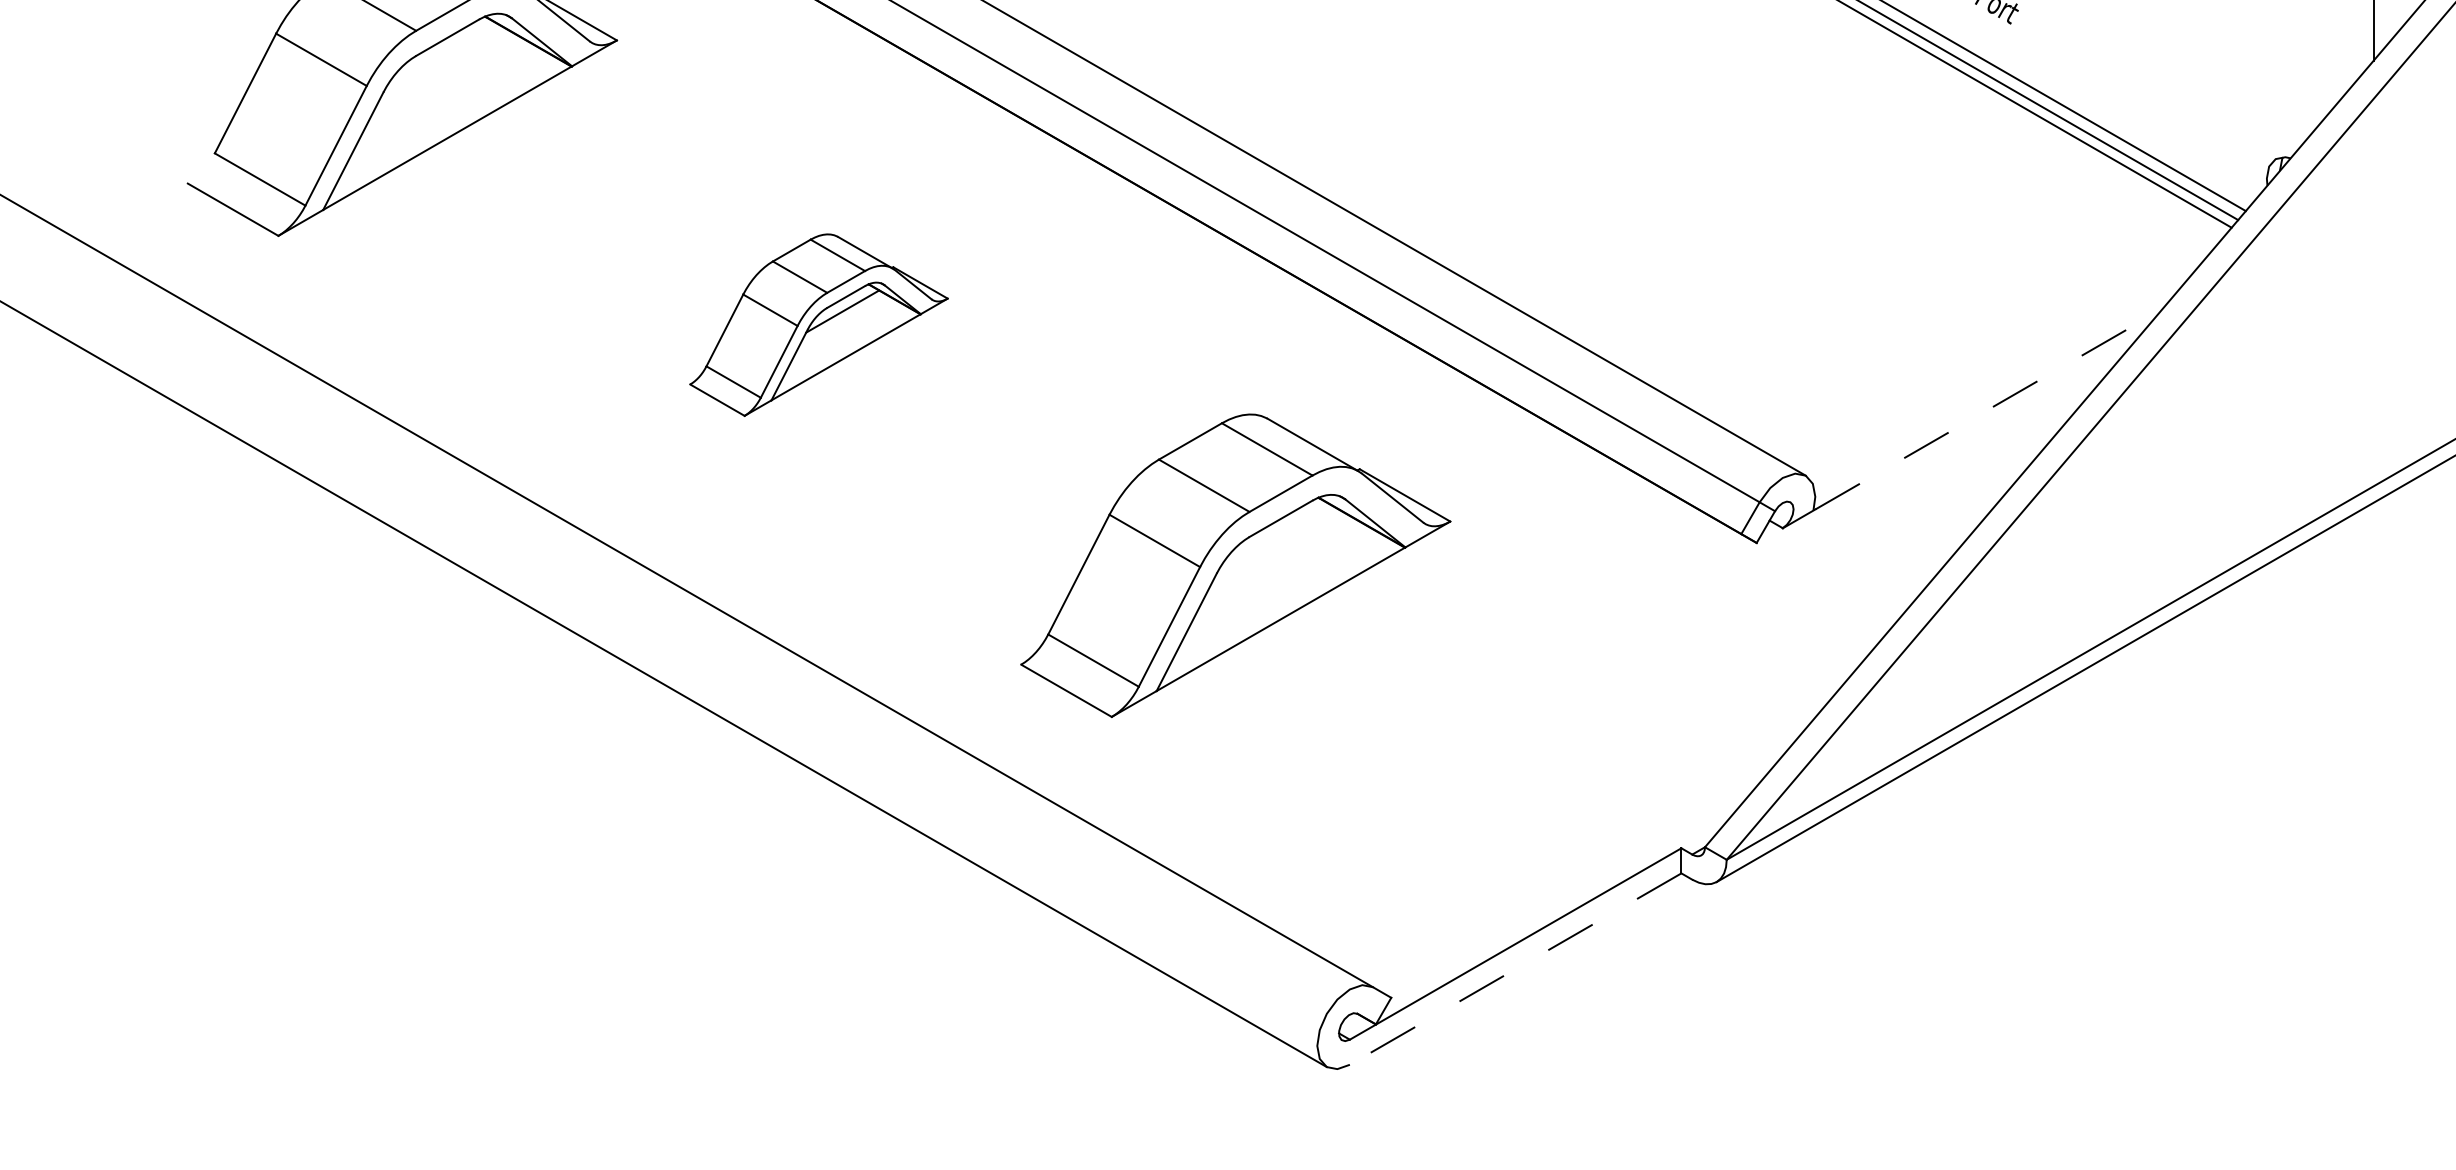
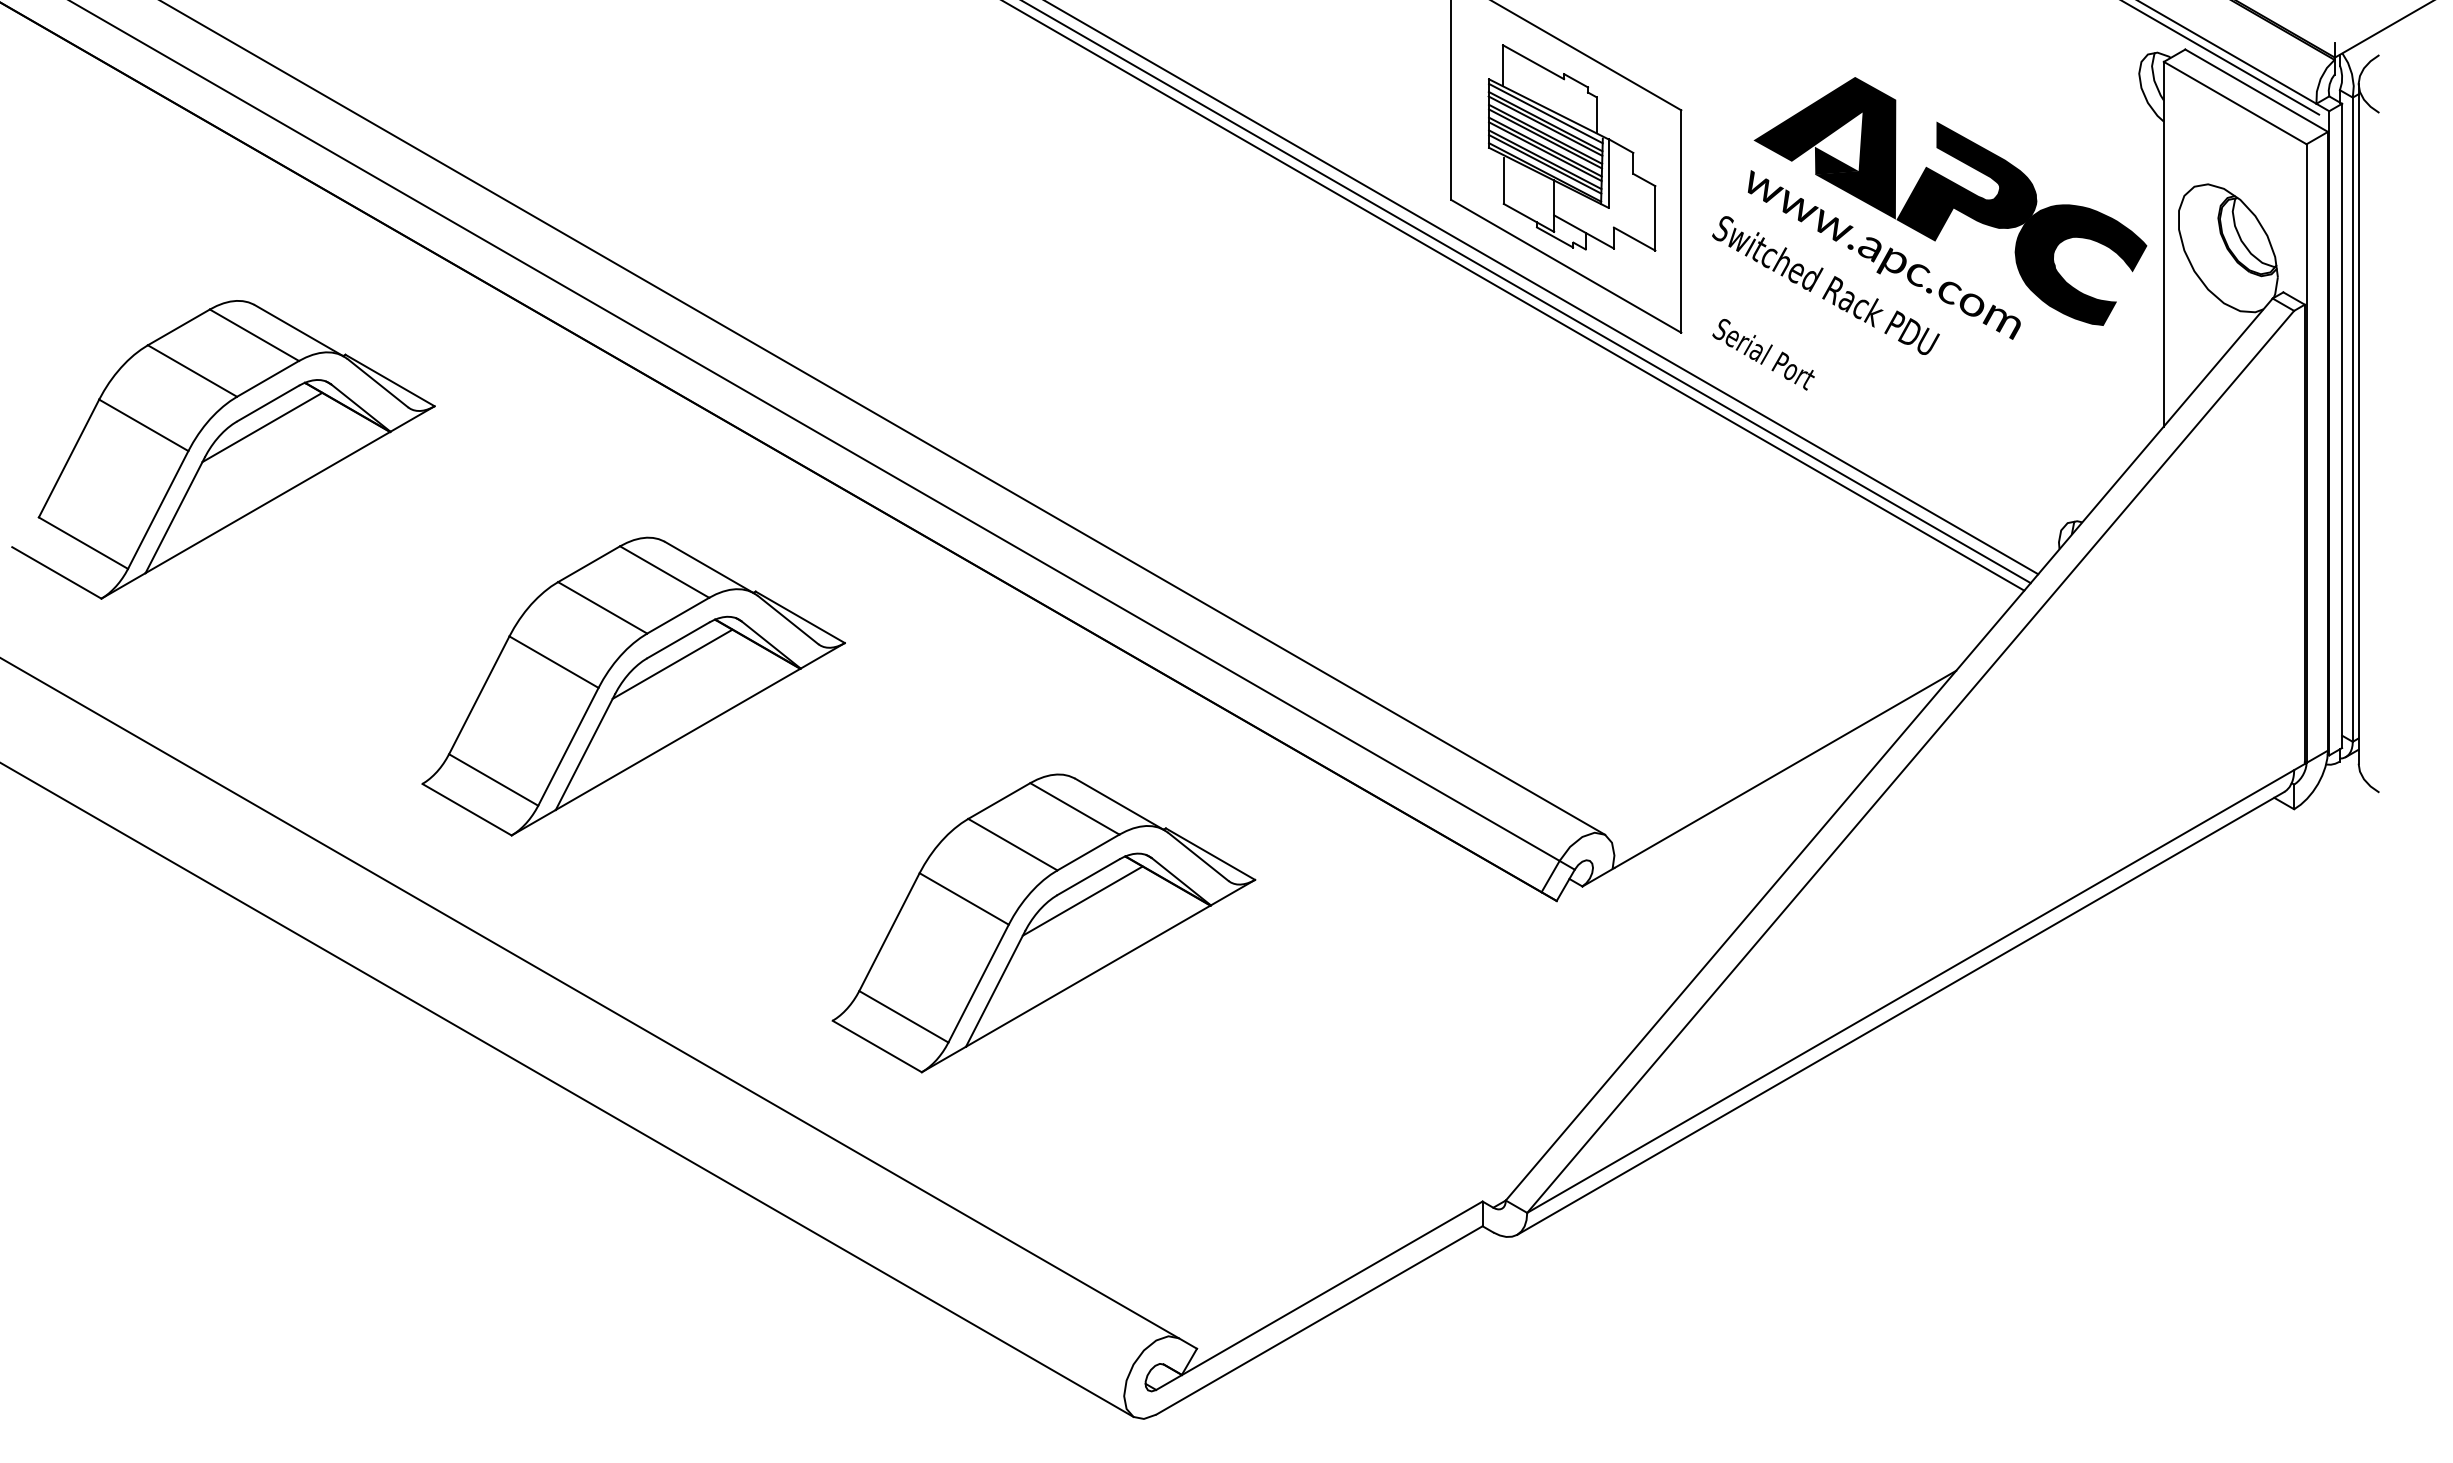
line: (442, 62) -> (262, 427), added
part: (818, 325) -> (633, 686), size x1.67
line: (1989, 409) -> (1785, 769), dashed -> solid
line: (1274, 542) -> (1082, 900), added
line: (1515, 969) -> (1319, 1320), dashed -> solid

